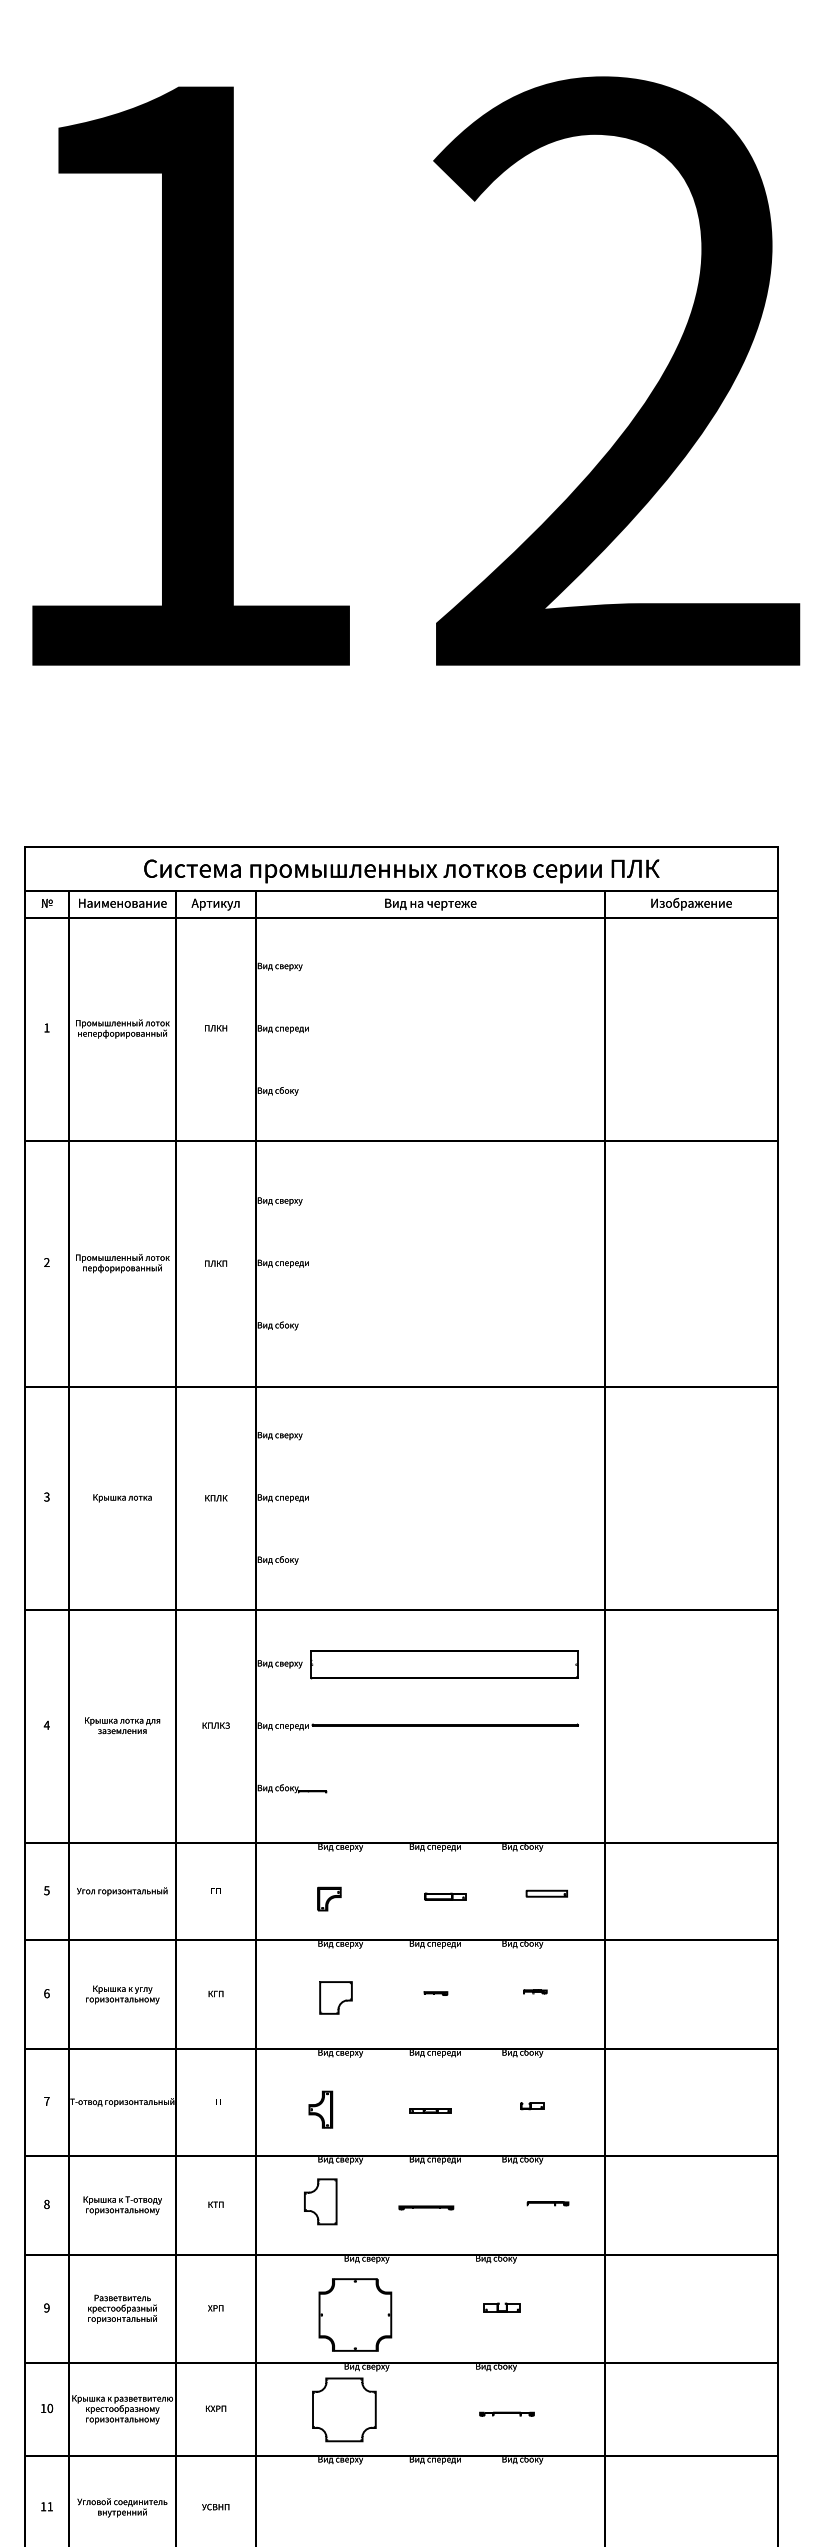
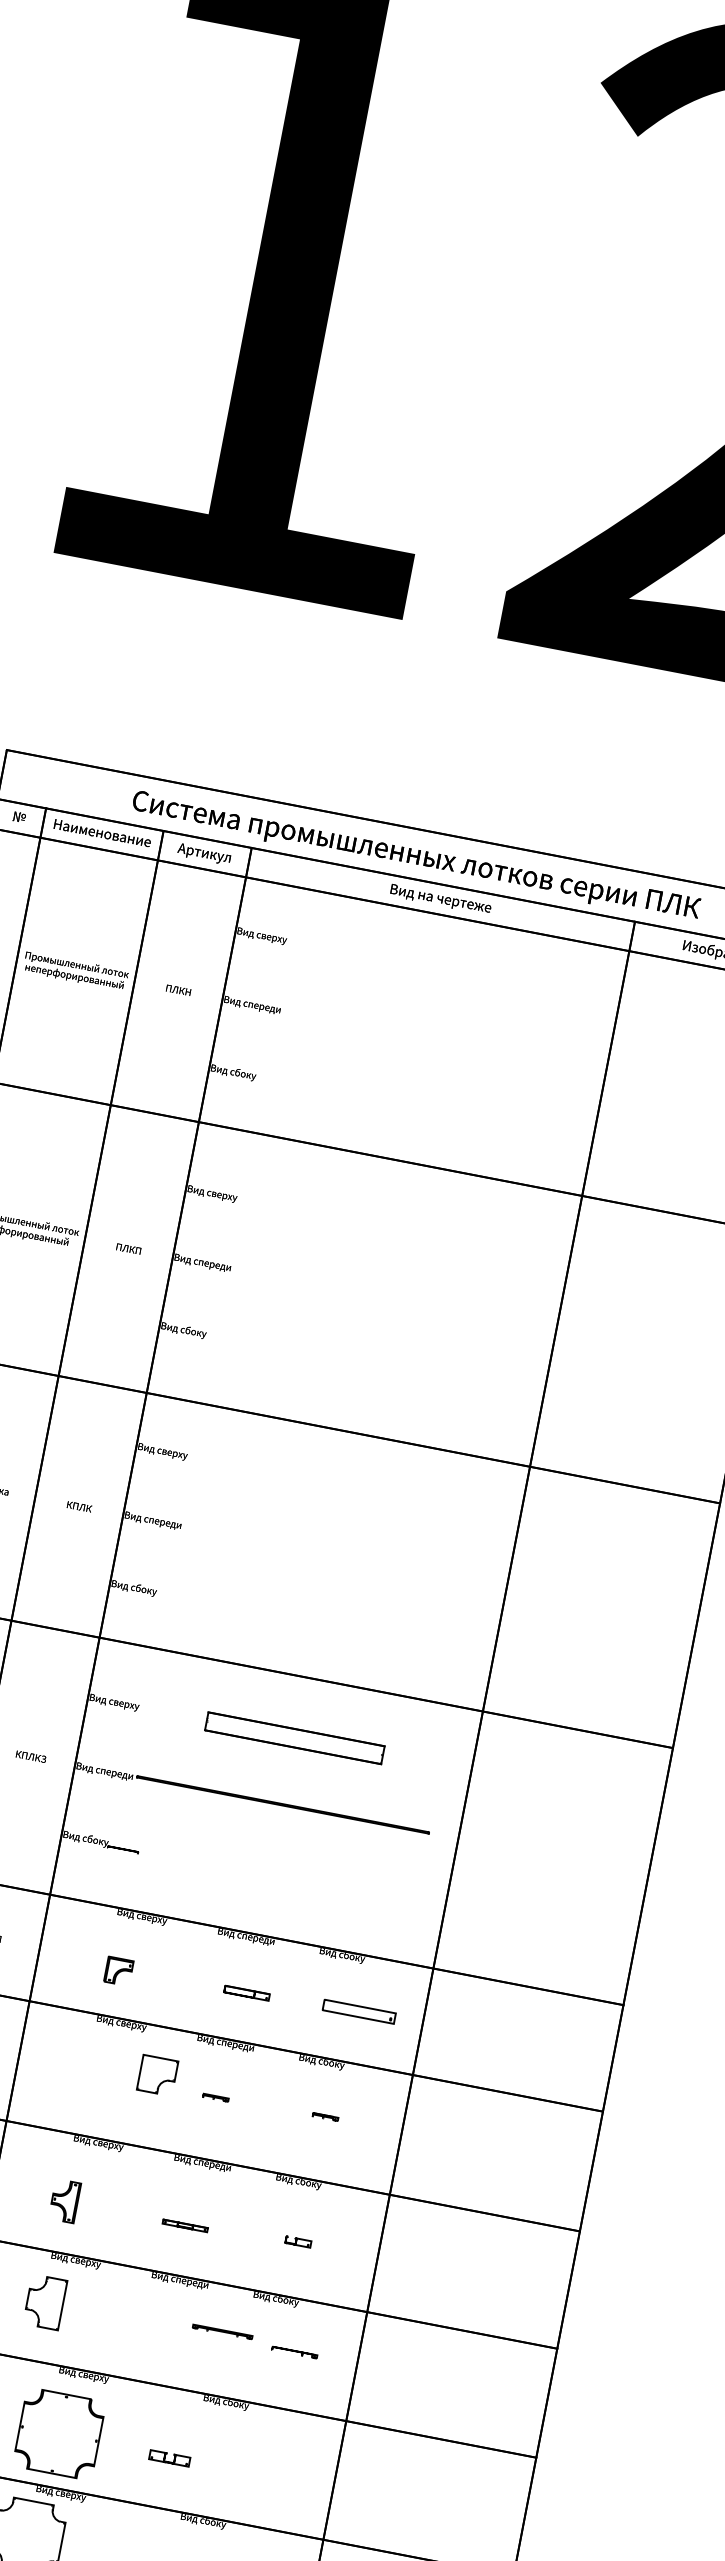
part: (444, 1664) -> (295, 1737), size x0.6
part: (546, 1893) -> (358, 2011), size x1.6
part: (335, 1997) -> (157, 2074), moved
part: (426, 2207) -> (222, 2331), moved
part: (501, 2307) -> (168, 2457), moved

